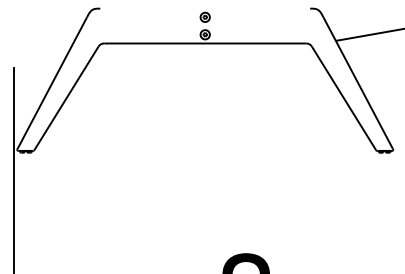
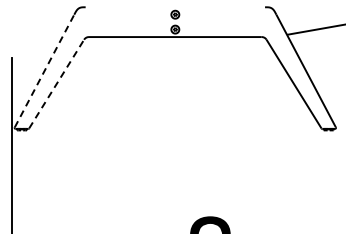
line: (52, 83) -> (44, 71), solid -> dashed
line: (66, 97) -> (56, 83), solid -> dashed

